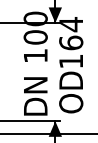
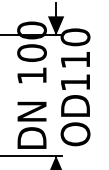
text: (71, 33) -> (75, 48), 164 -> 110

